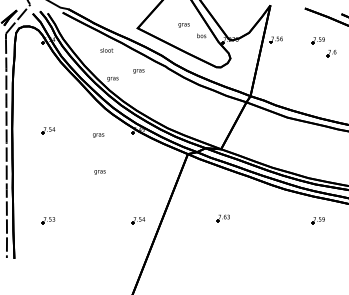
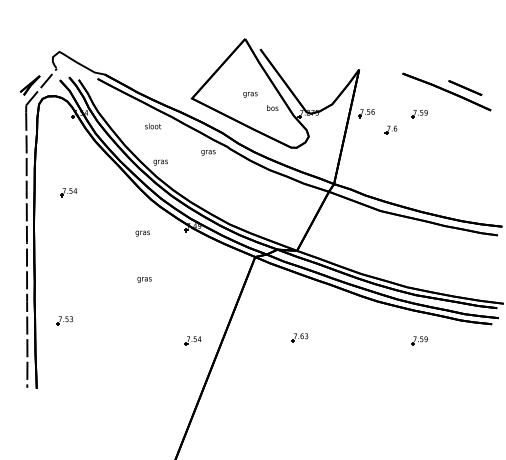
part: (331, 52) -> (391, 129), moved
text: (138, 71) -> (208, 152), moved
part: (48, 130) -> (68, 192), moved
part: (48, 220) -> (64, 320), moved

